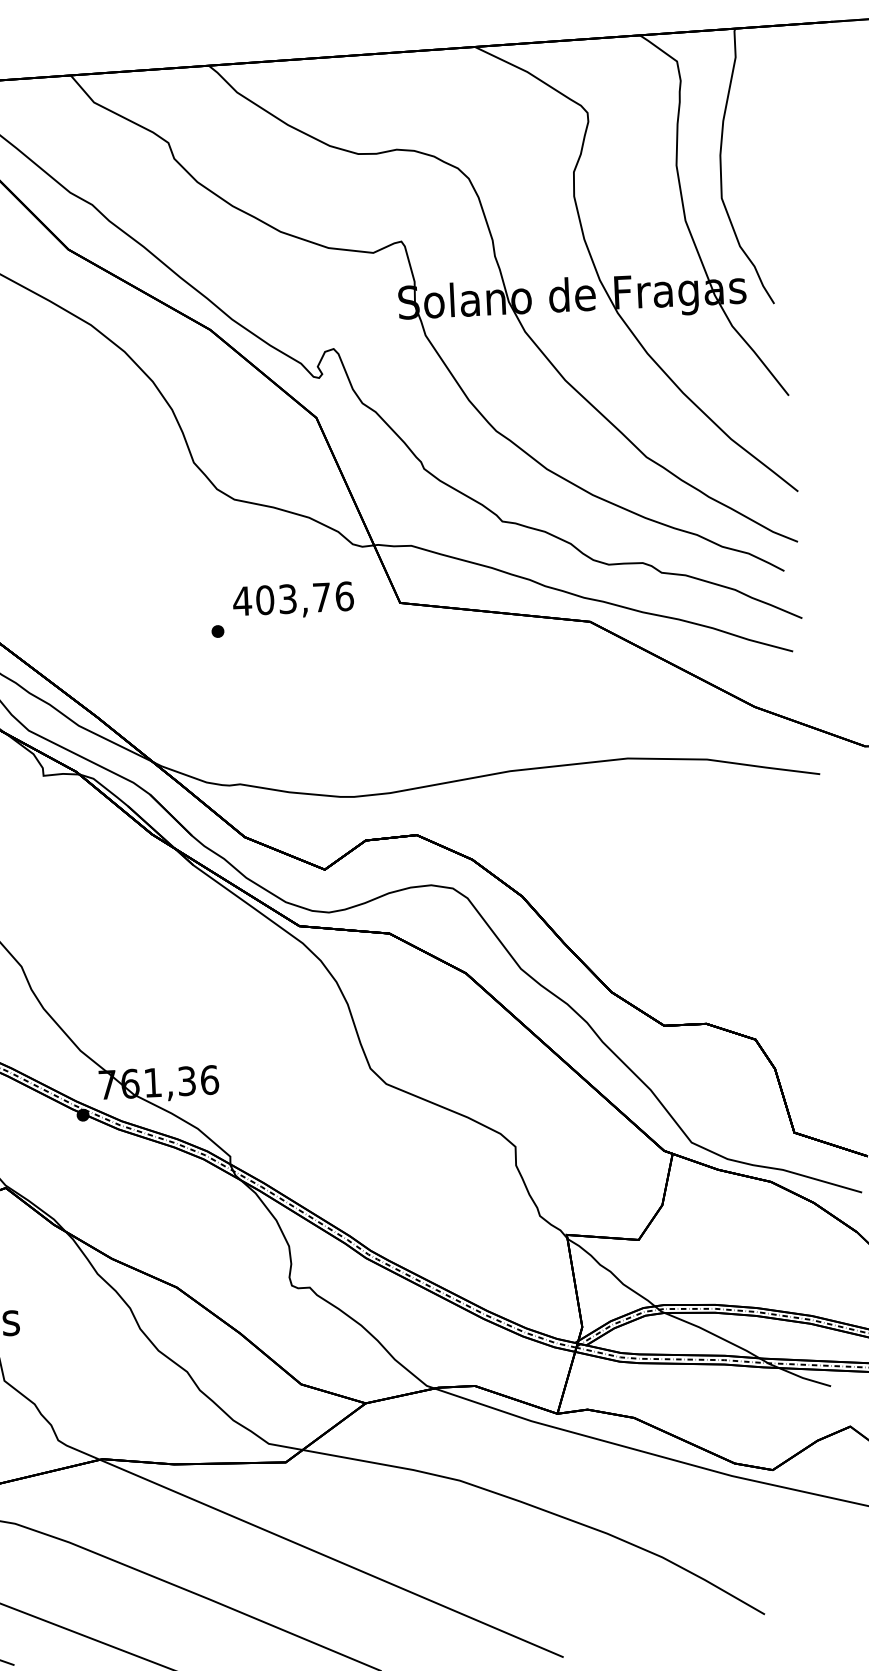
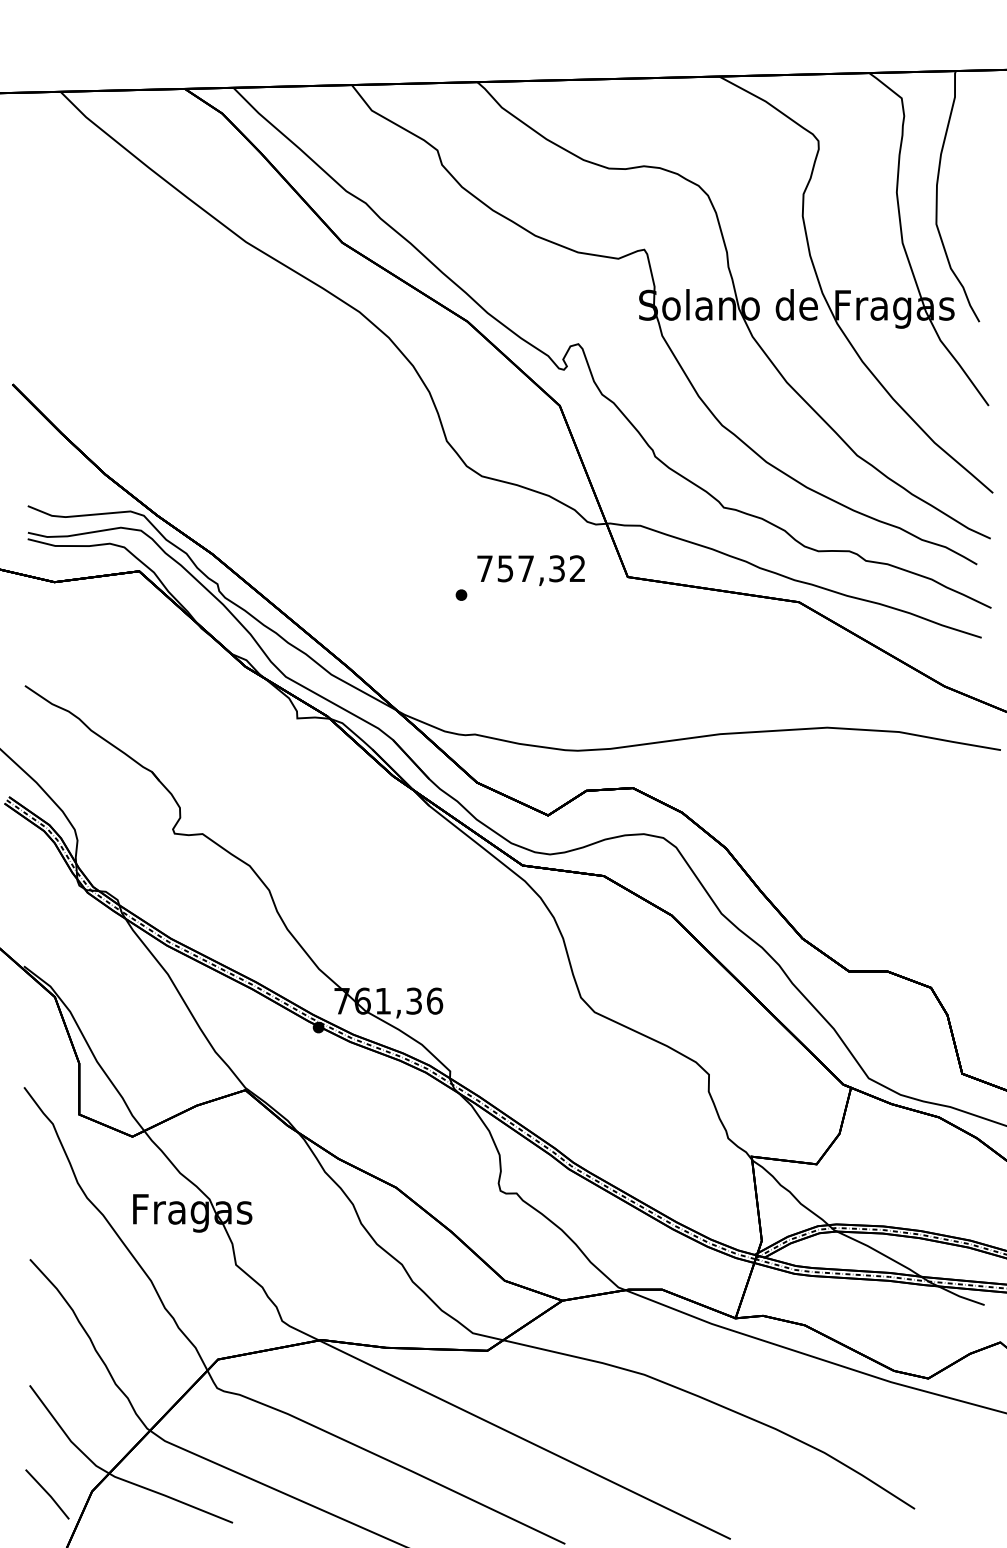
text: (292, 598) -> (530, 568), 403,76 -> 757,32

